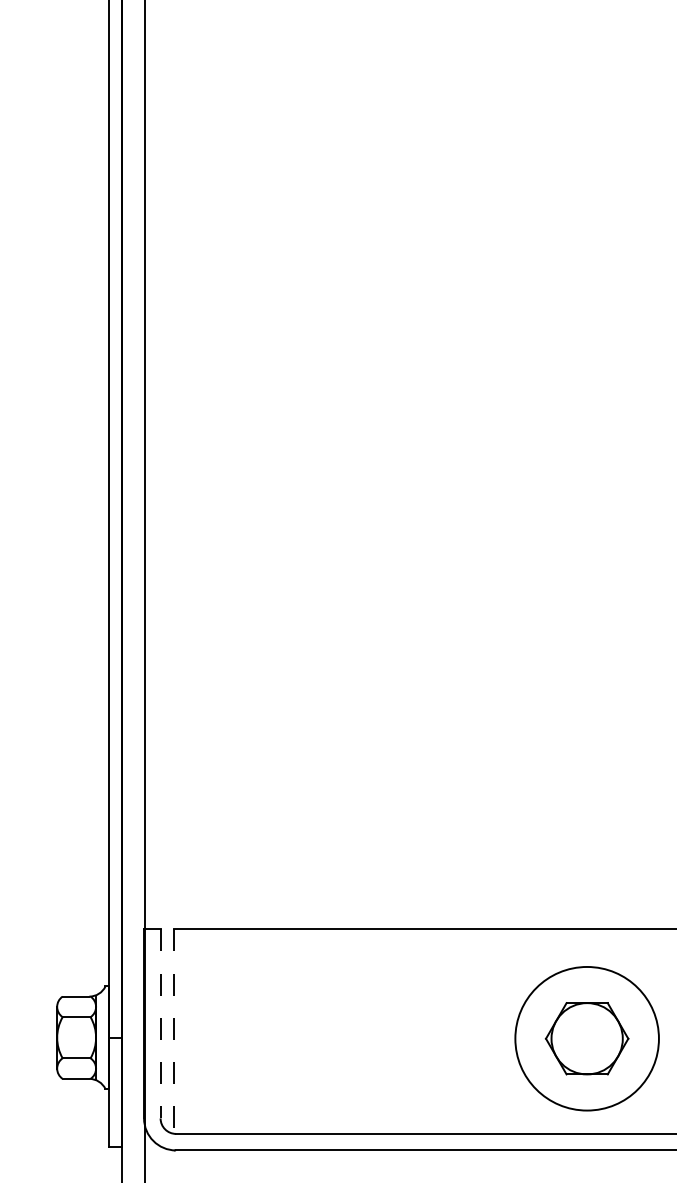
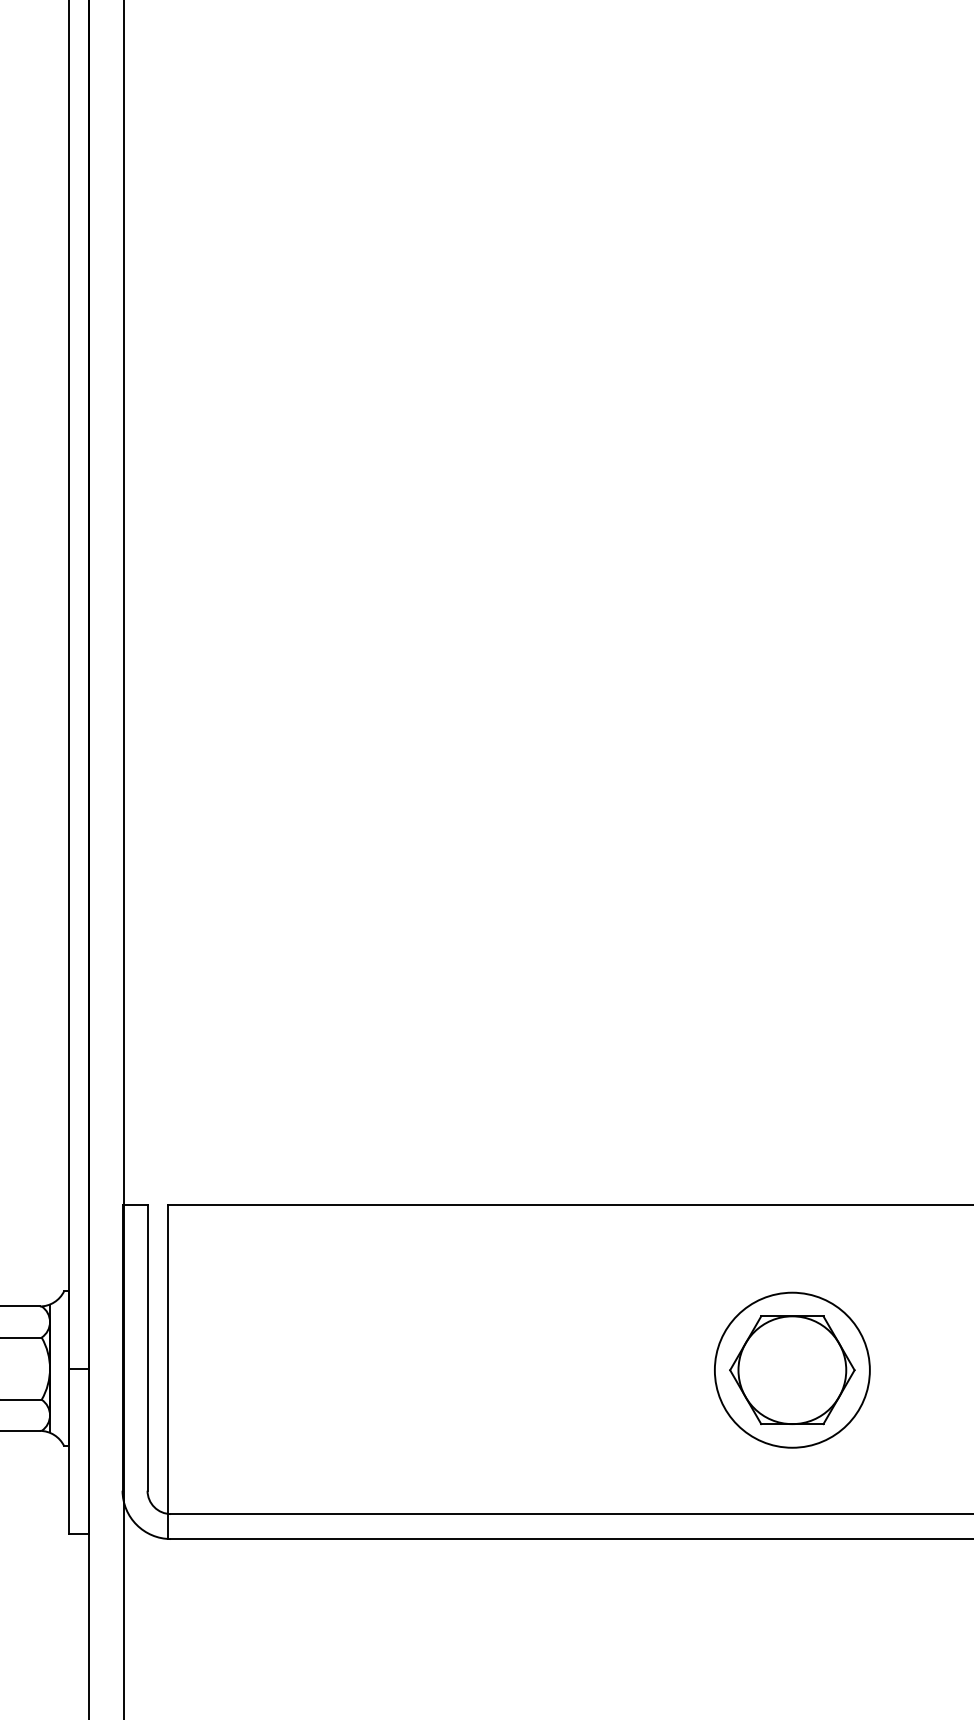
line: (160, 1023) -> (147, 1347), dashed -> solid
circle: (586, 1038) -> (791, 1369), size x0.71
line: (173, 1039) -> (167, 1371), dashed -> solid

